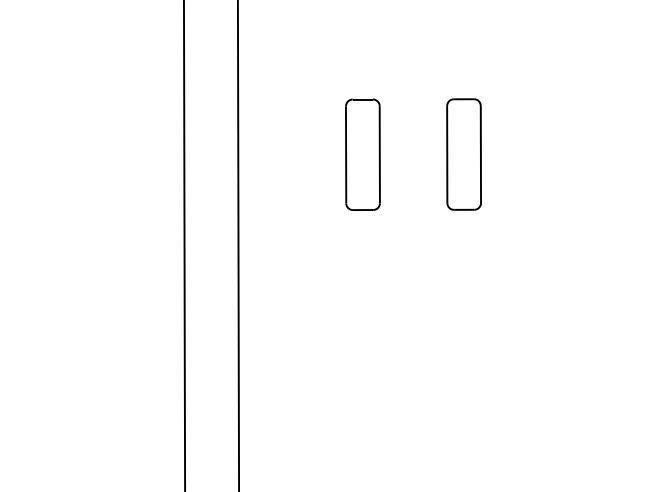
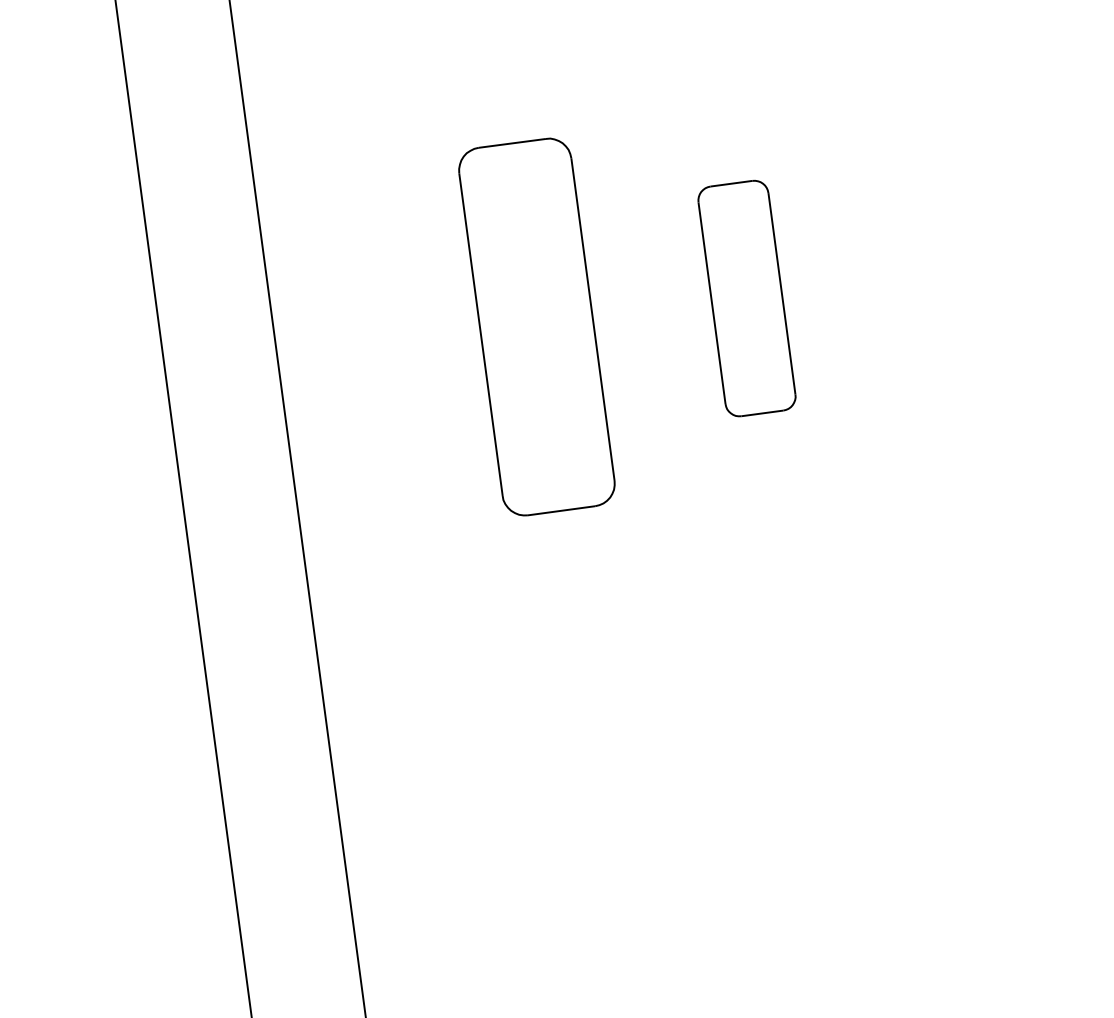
part: (362, 154) -> (535, 326), size x1.6

